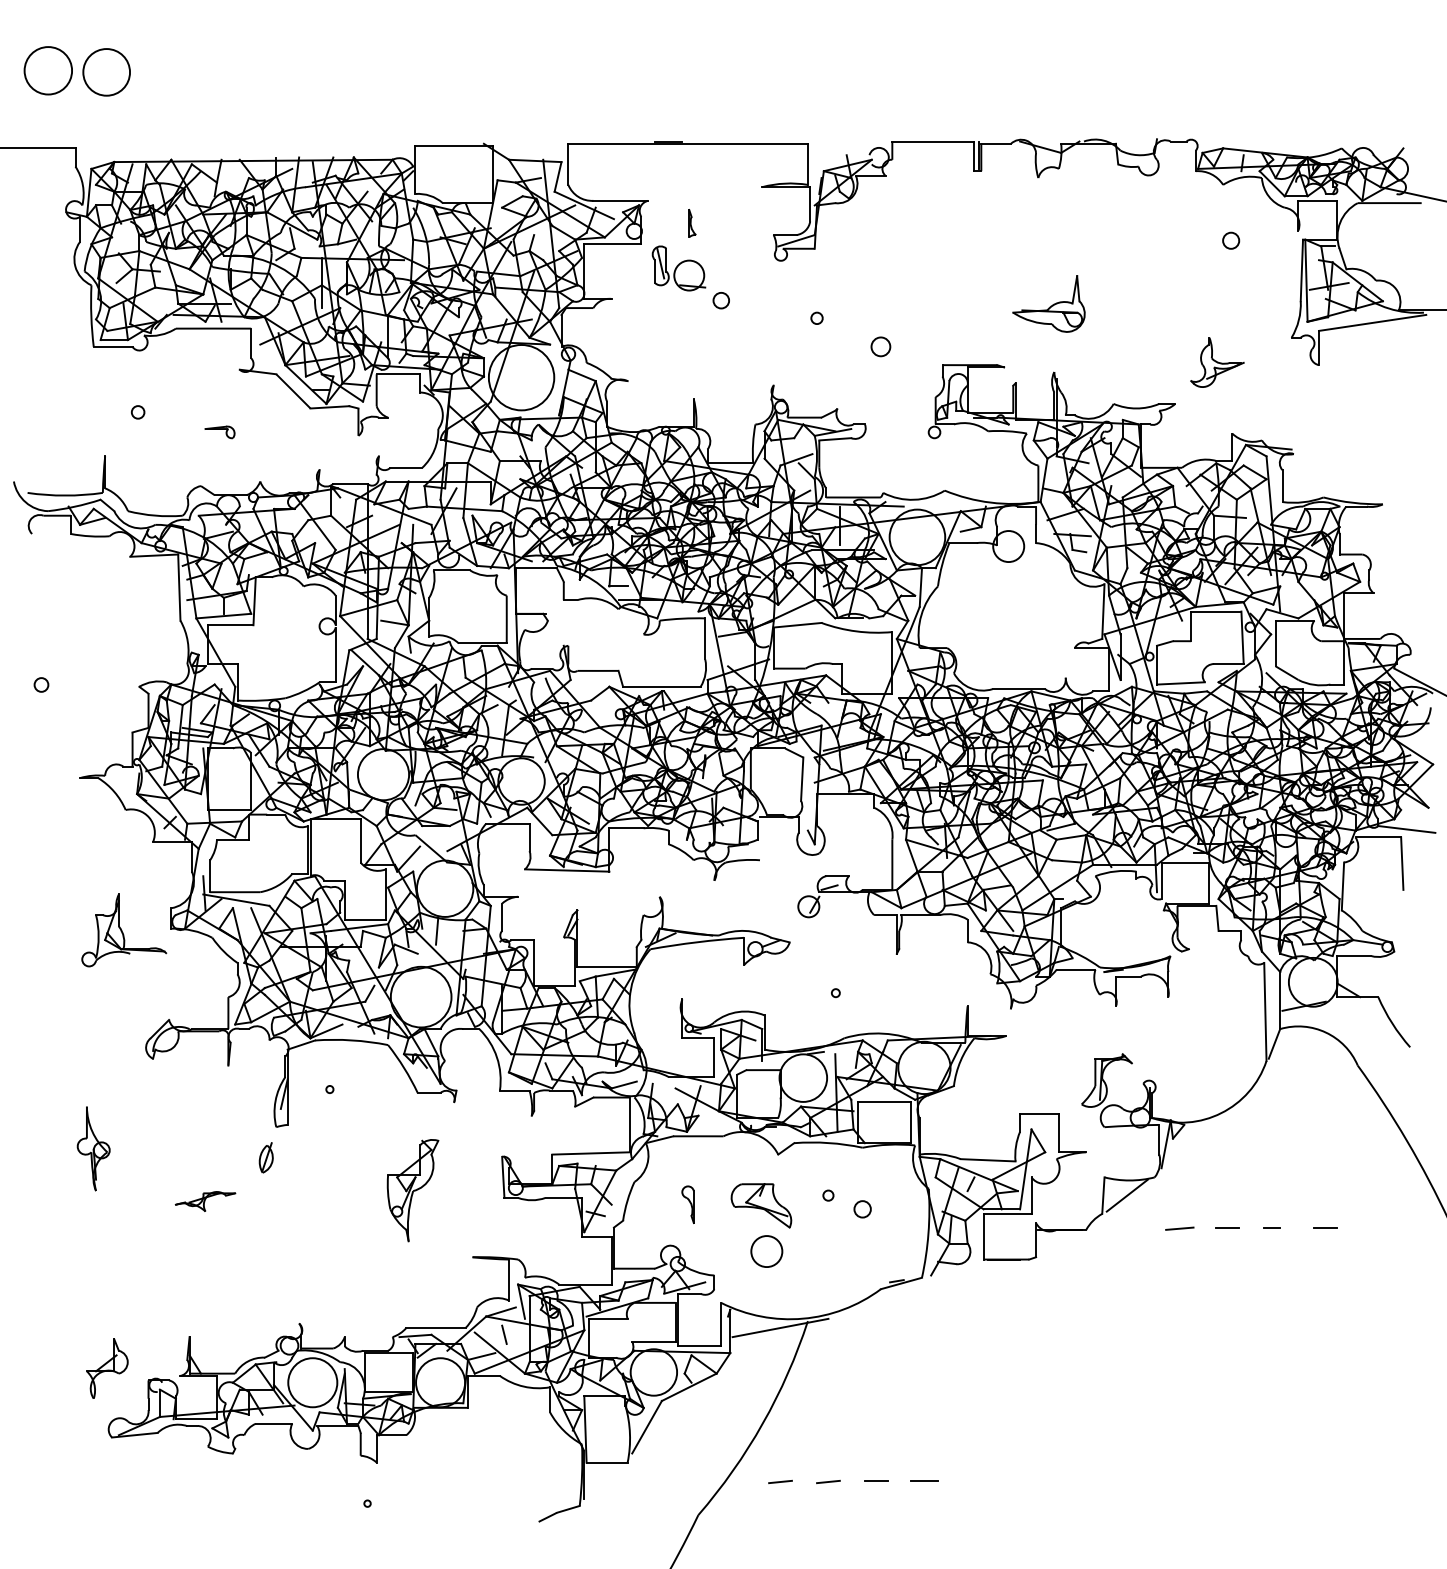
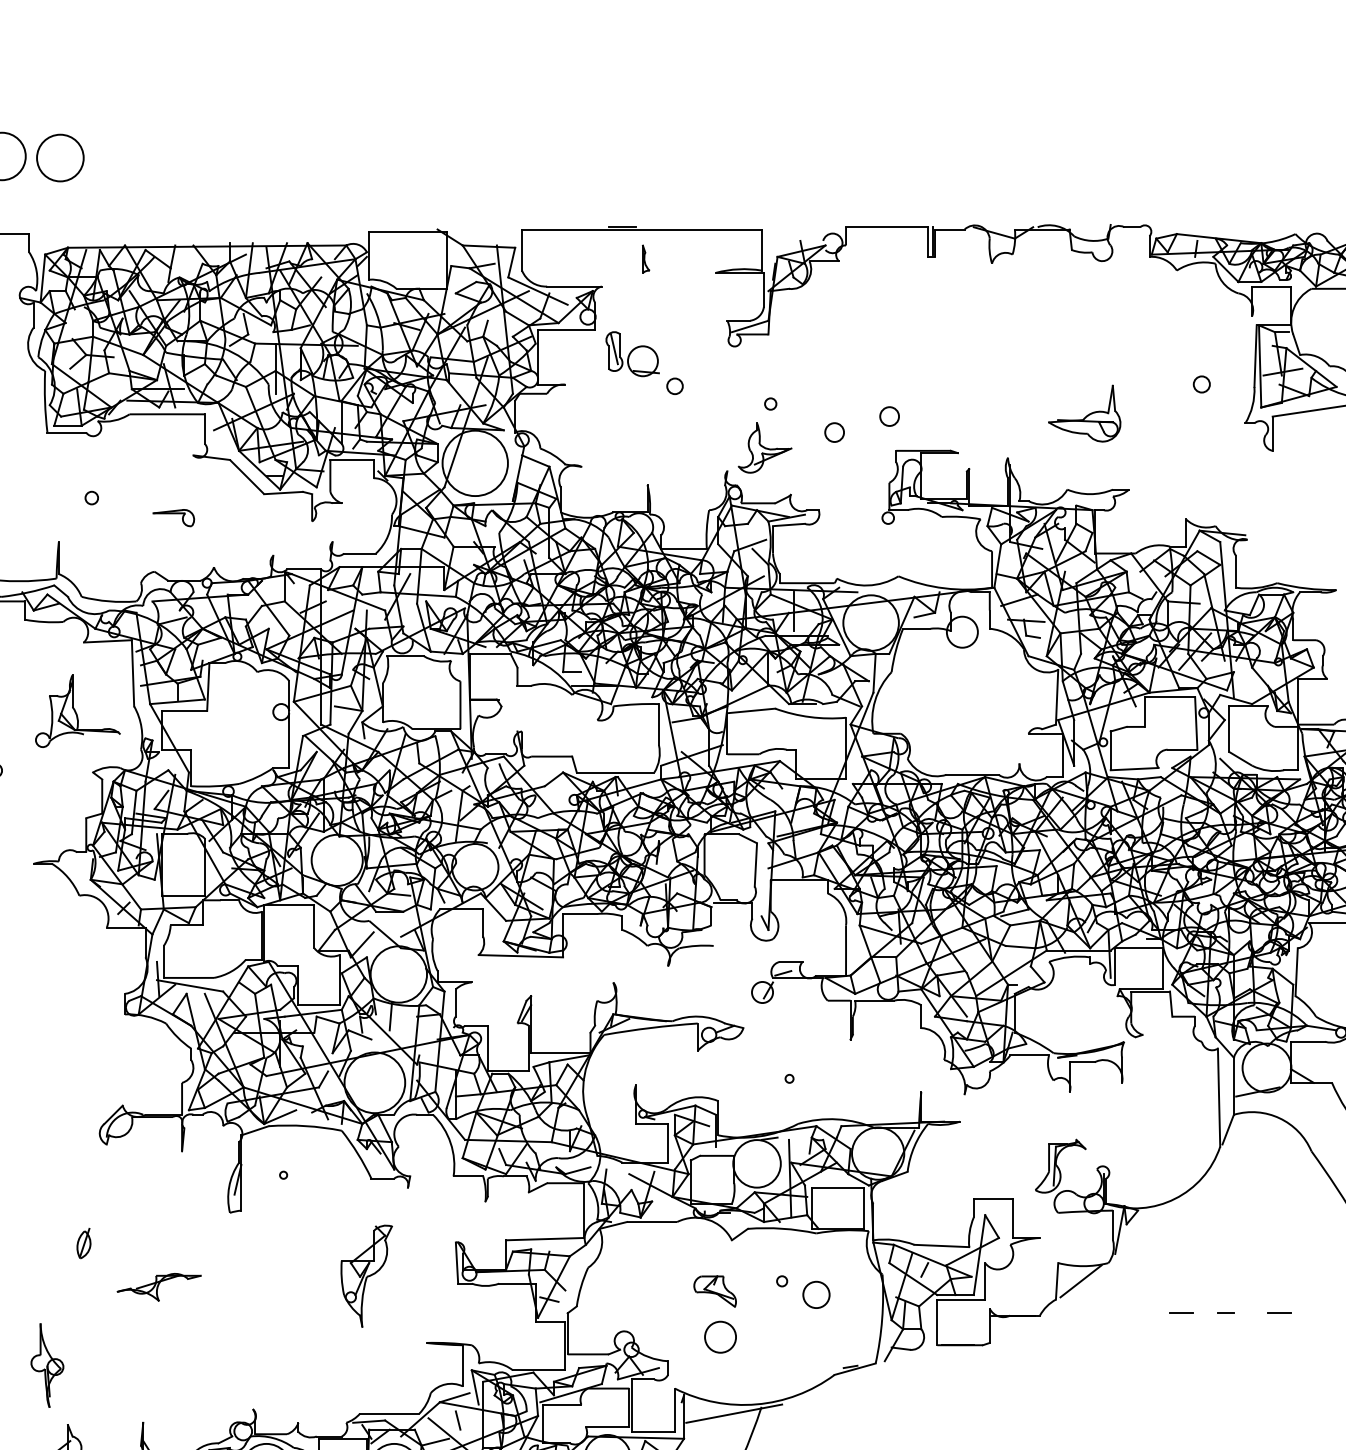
part: (692, 223) -> (646, 259), moved
circle: (1231, 240) -> (1202, 384), moved
part: (1048, 303) -> (1084, 413), moved
circle: (935, 330) -> (889, 416), added
part: (1217, 362) -> (765, 448), moved
part: (219, 432) -> (173, 518), size x1.4
part: (124, 930) -> (78, 711), moved
part: (93, 1148) -> (47, 1365), moved
part: (265, 1157) -> (83, 1243), moved
part: (205, 1201) -> (159, 1287), size x1.4
part: (687, 1204) -> (641, 1290), removed
part: (761, 1205) -> (715, 1291), size x0.7
circle: (862, 1209) -> (816, 1295), size x1.6
line: (1179, 1228) -> (1133, 1314), removed

